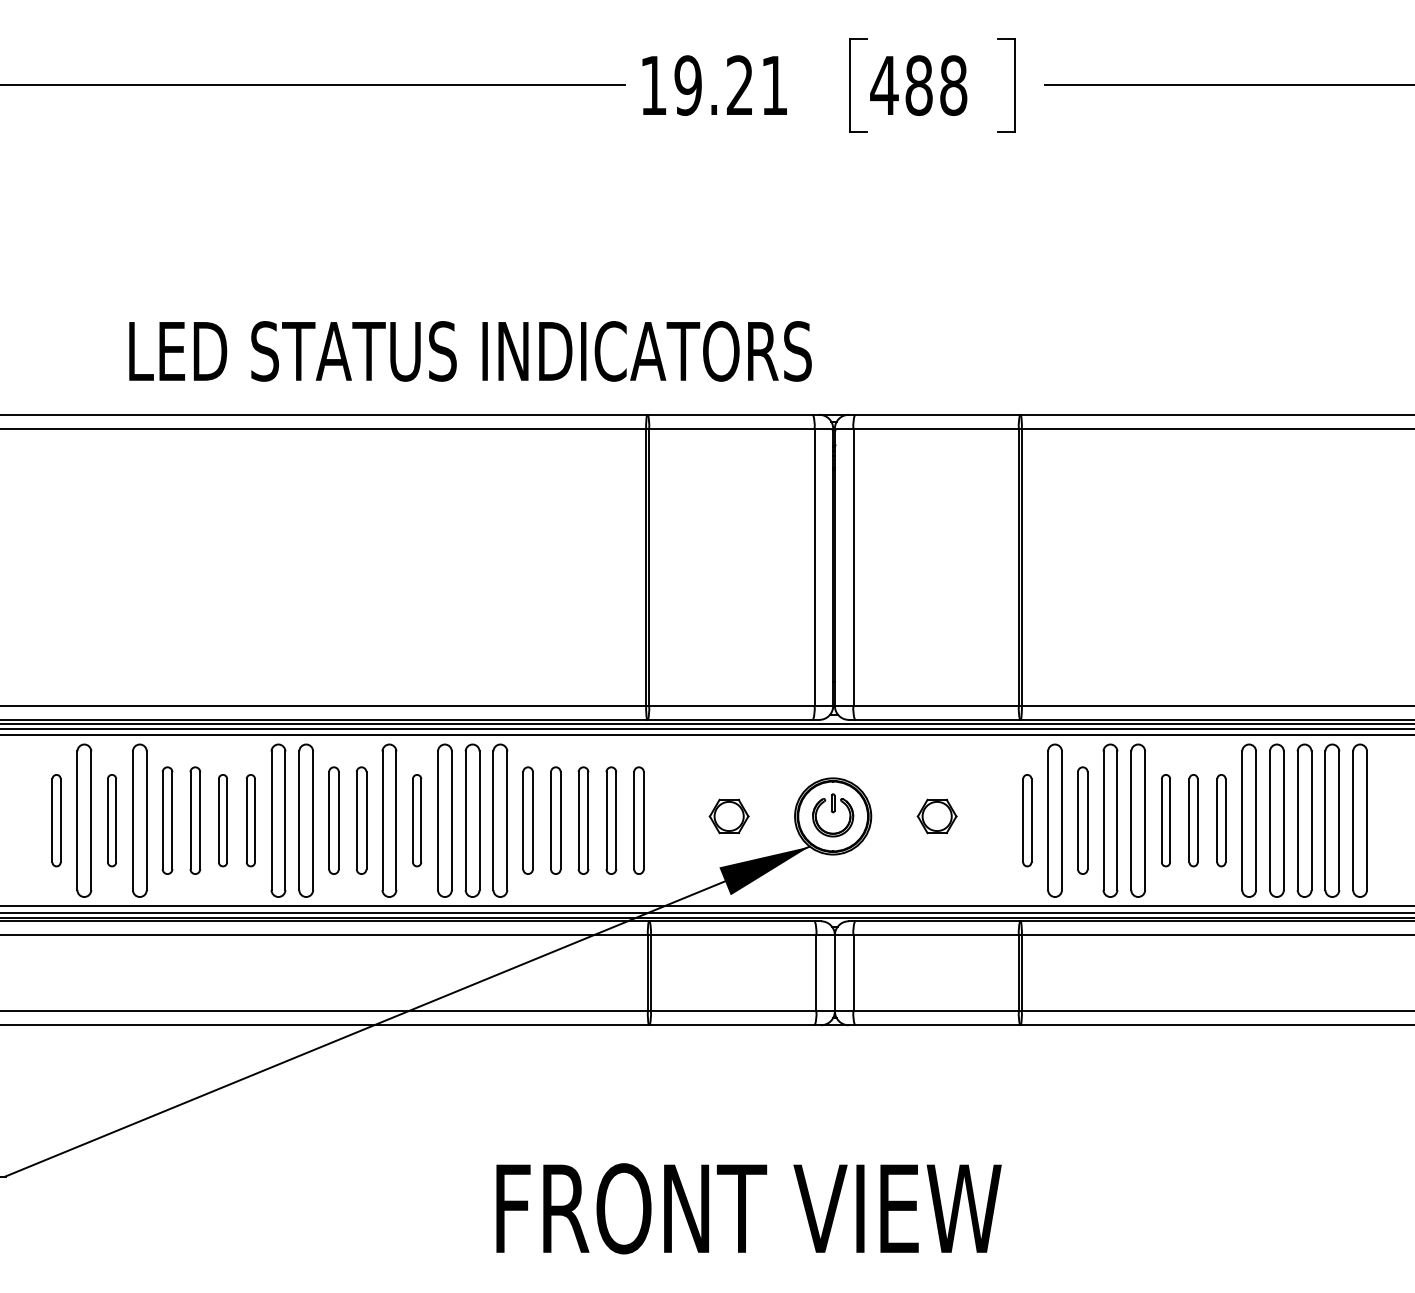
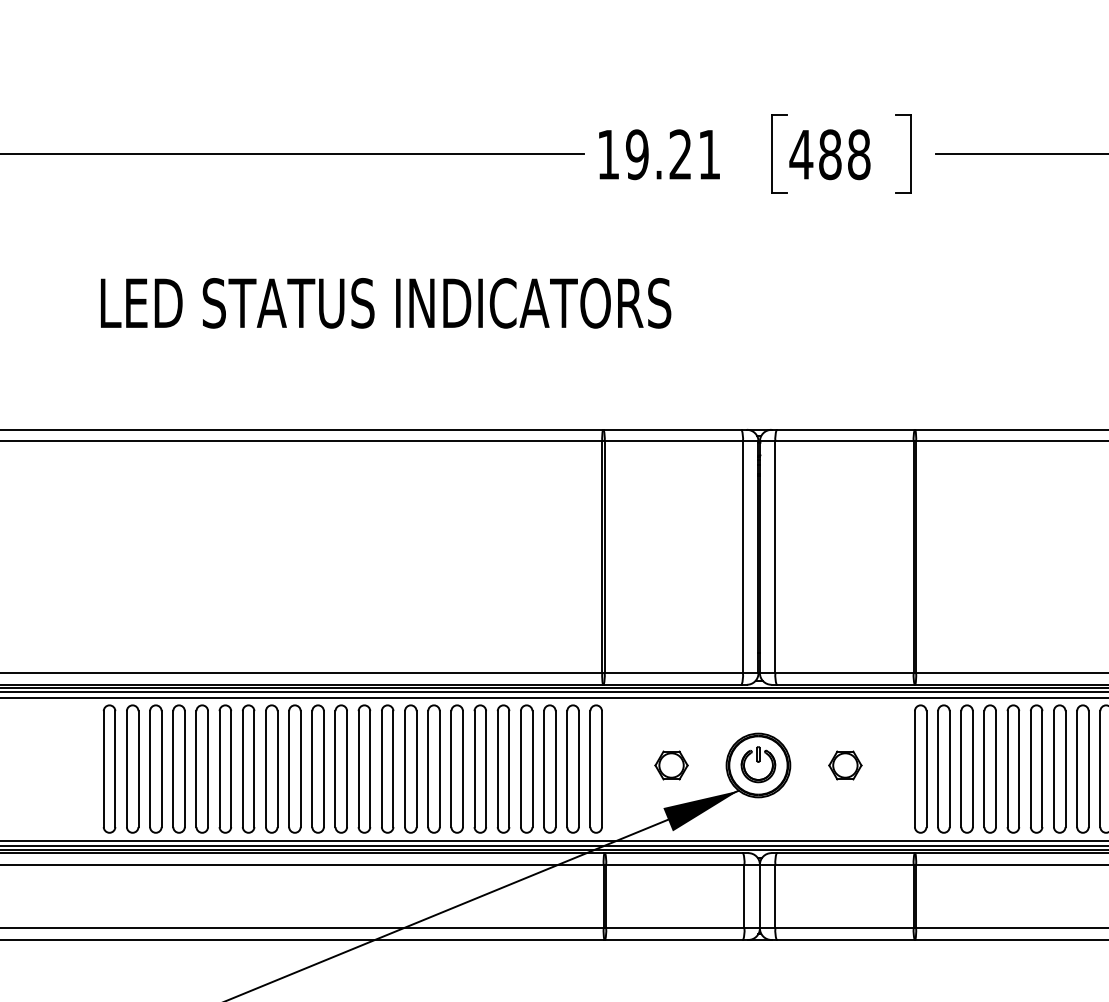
text: (470, 351) -> (386, 303), moved
part: (56, 820) -> (109, 768), size x1.67
part: (111, 820) -> (155, 768), size x1.67
part: (167, 820) -> (202, 768), size x1.43
part: (195, 820) -> (225, 768), size x1.43
part: (222, 820) -> (248, 768), size x1.67
part: (250, 820) -> (271, 768), size x1.67
part: (333, 820) -> (340, 768), size x1.43
part: (361, 820) -> (364, 768), size x1.43
part: (416, 820) -> (410, 768), size x1.67
part: (527, 820) -> (503, 768), size x1.43
part: (555, 820) -> (526, 768), size x1.43
part: (583, 820) -> (549, 768), size x1.43
part: (611, 820) -> (573, 768), size x1.43
part: (638, 820) -> (595, 768), size x1.43
part: (1027, 820) -> (920, 768), size x1.67
part: (1082, 820) -> (966, 768), size x1.43
part: (1165, 820) -> (1036, 768), size x1.67
part: (1193, 820) -> (1059, 768), size x1.67
part: (1221, 820) -> (1083, 768), size x1.67

